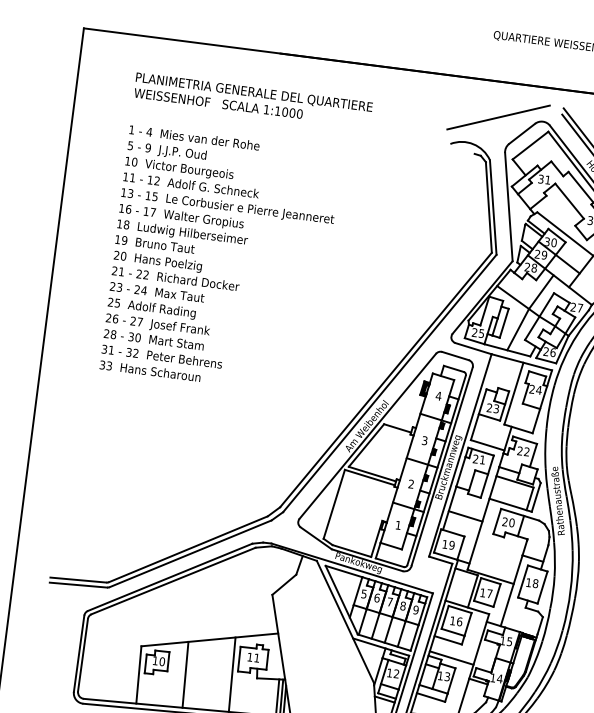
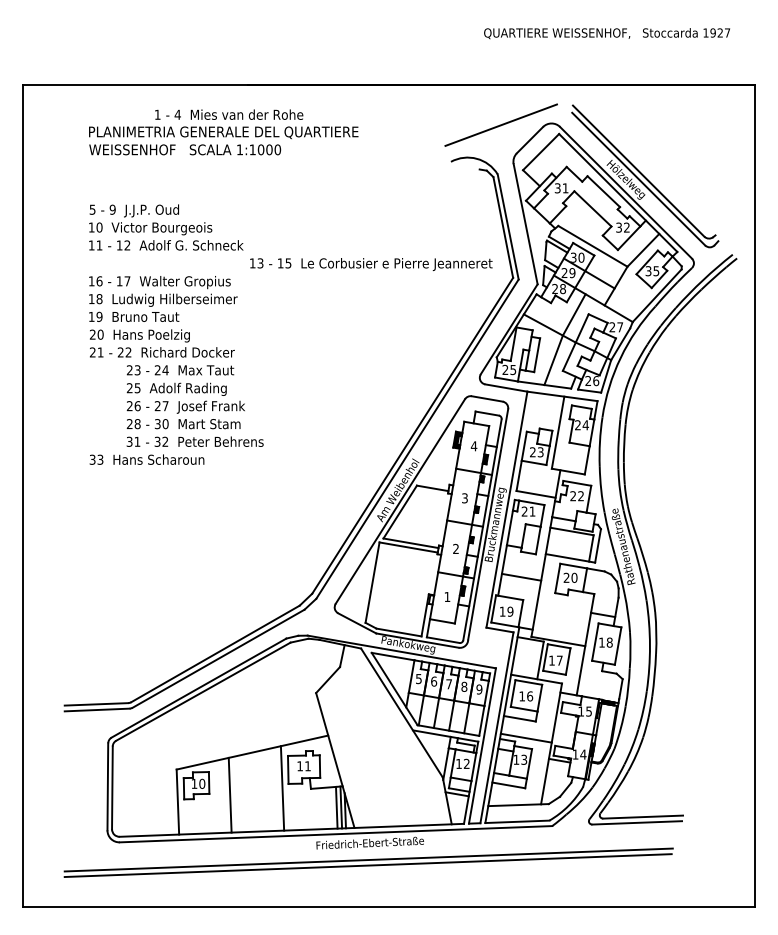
text: (194, 137) -> (229, 114), moved
text: (227, 207) -> (371, 264), moved
text: (165, 324) -> (194, 405), moved

